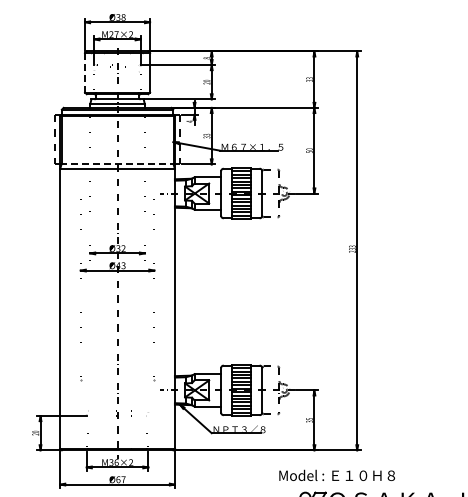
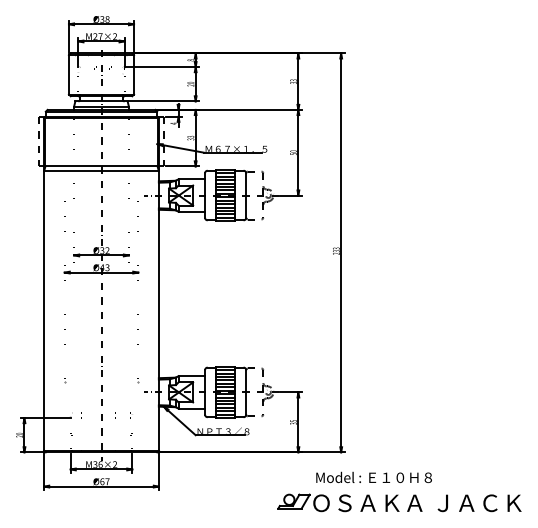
line: (84, 72) -> (68, 74), dashed -> solid
line: (118, 164) -> (102, 166), dashed -> solid
text: (336, 475) -> (373, 477), moved

